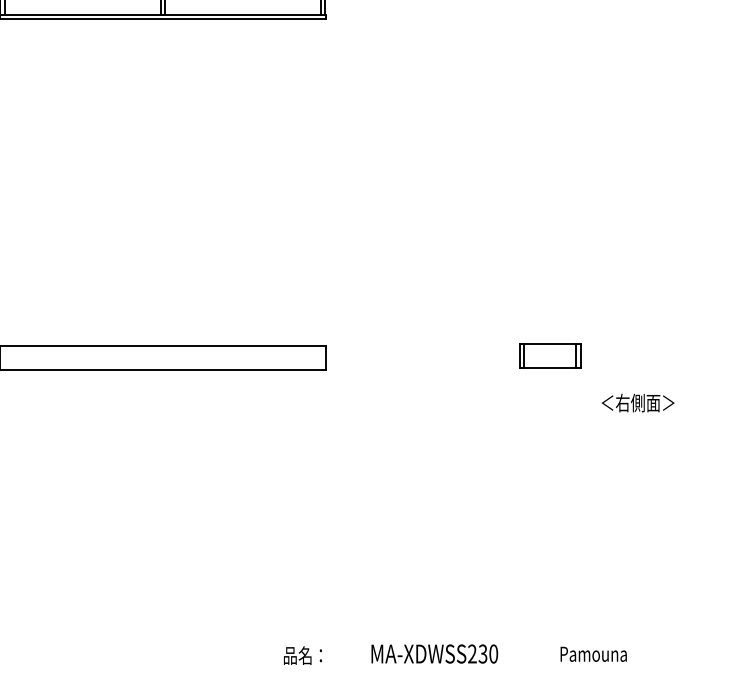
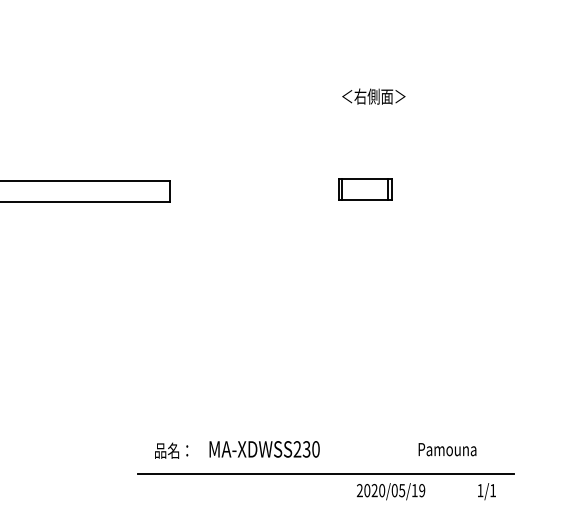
text: (637, 402) -> (373, 96), moved
text: (593, 653) -> (447, 448), moved
text: (302, 655) -> (171, 450), moved
line: (505, 682) -> (326, 474), added

